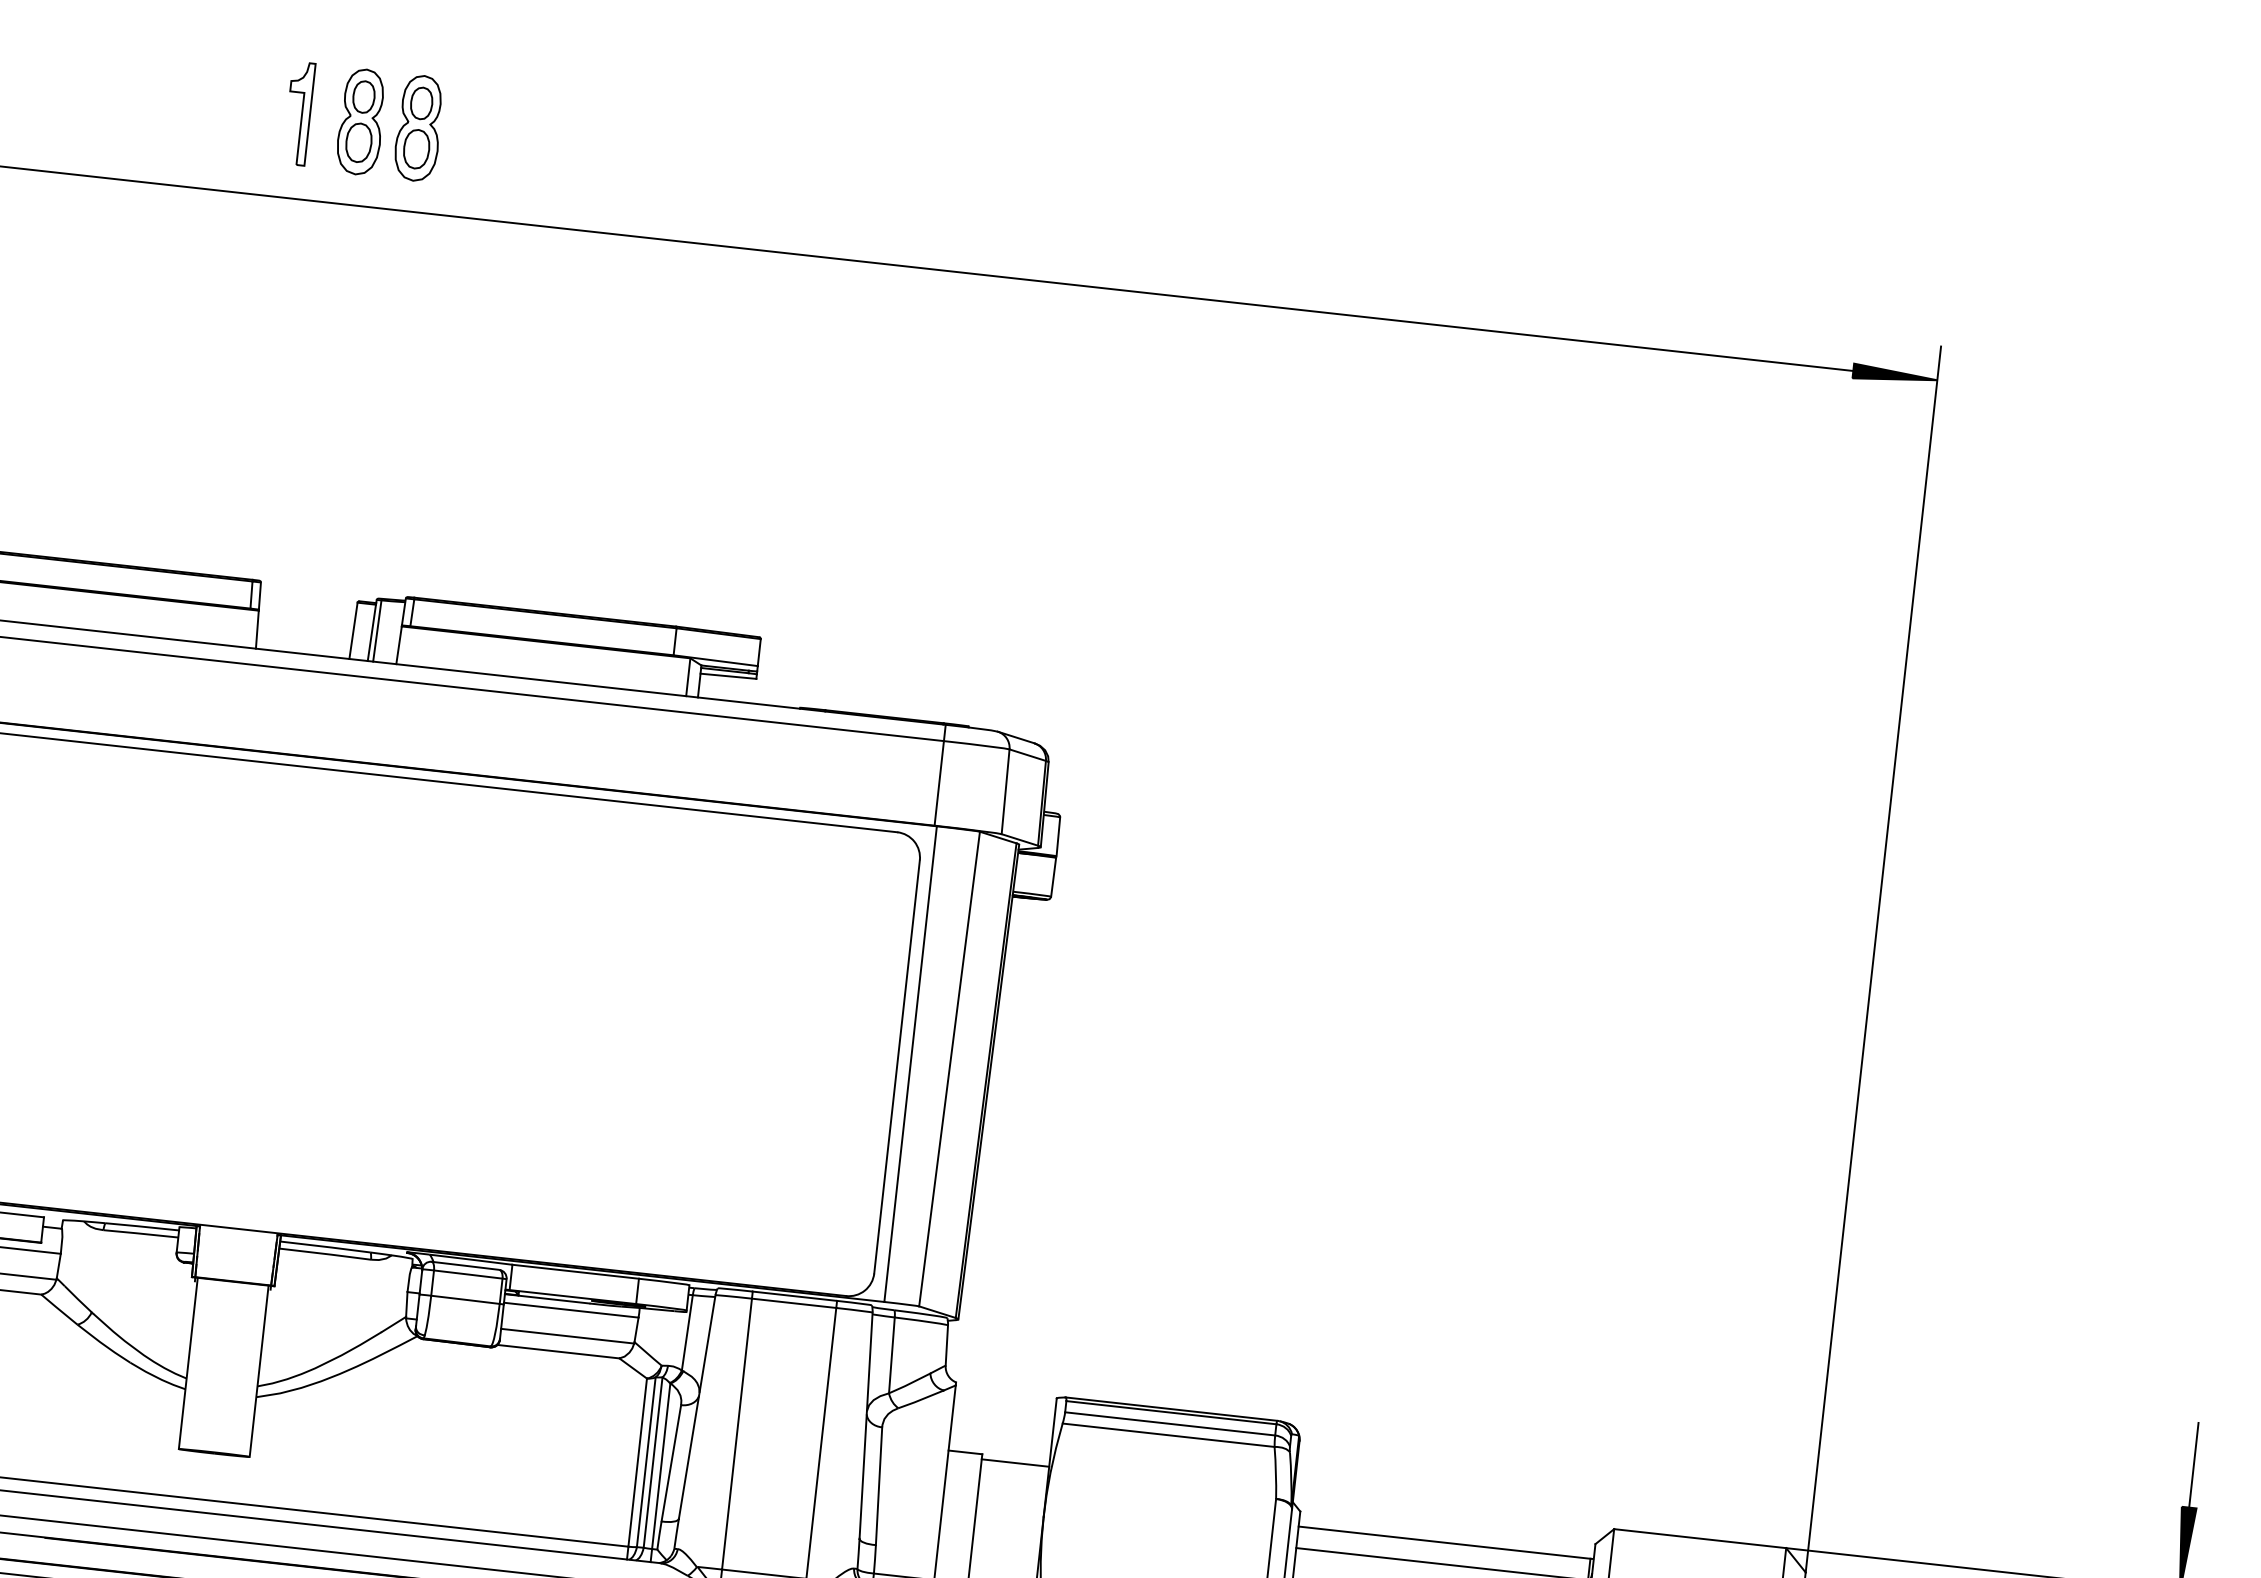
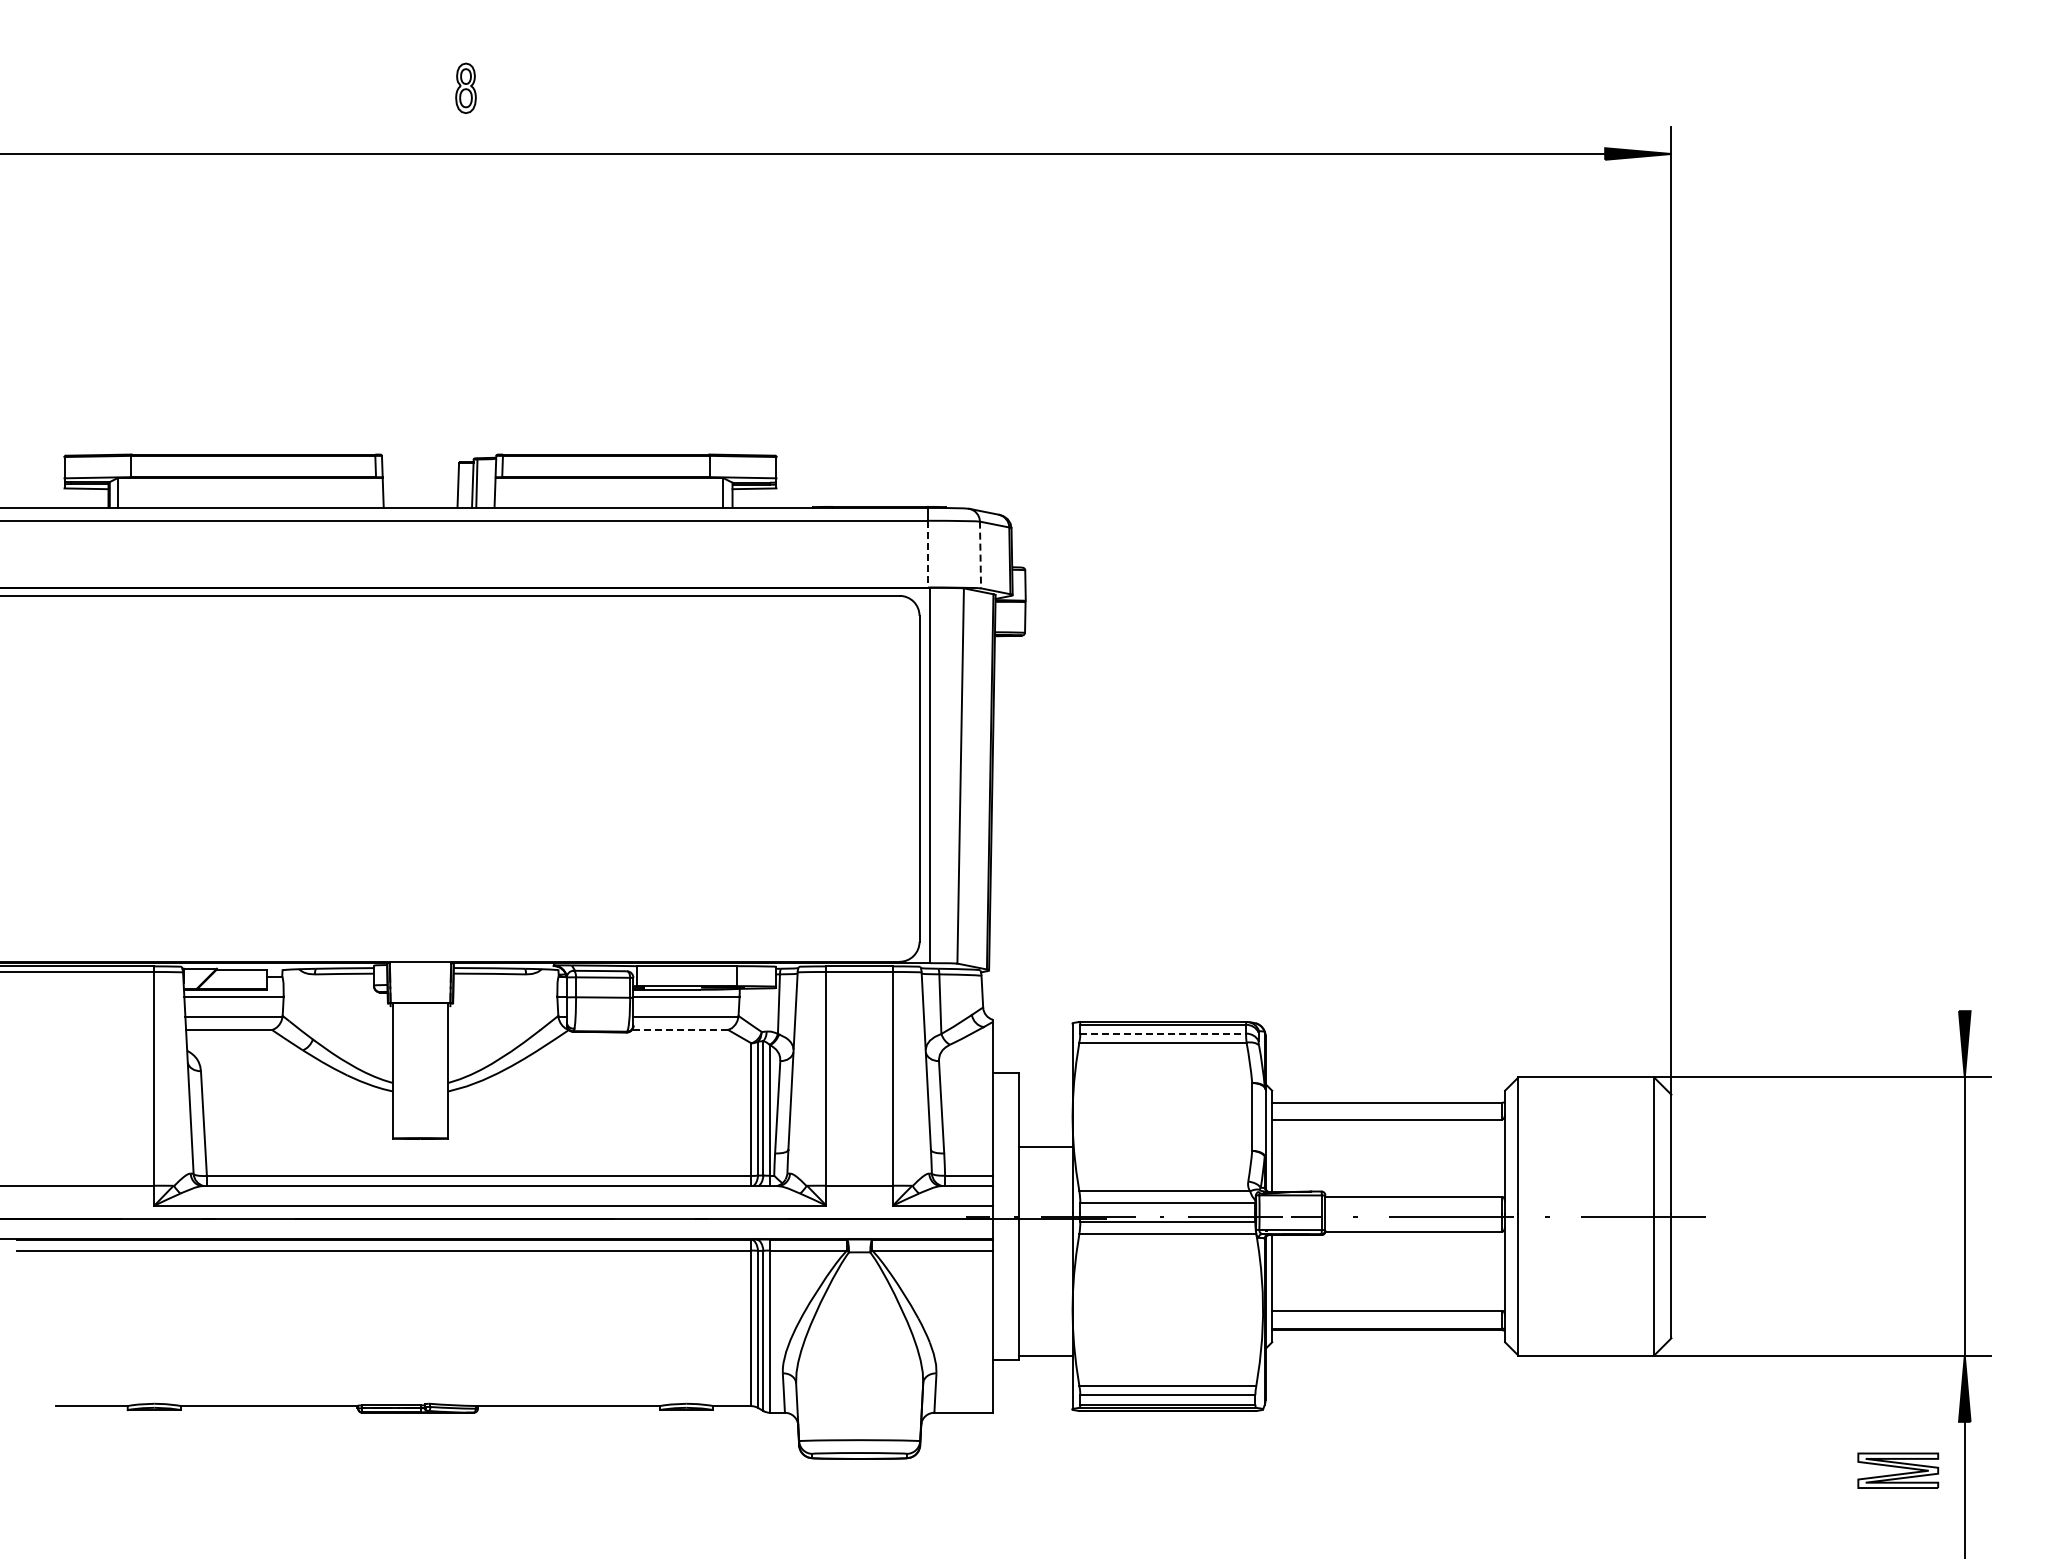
part: (297, 113) -> (370, 87), removed
part: (361, 122) -> (420, 88), removed
part: (418, 128) -> (465, 88), size x0.6
line: (939, 783) -> (928, 554), solid -> dashed
line: (1005, 792) -> (980, 555), solid -> dashed
line: (557, 1351) -> (679, 1029), solid -> dashed
line: (1170, 1423) -> (1163, 1033), solid -> dashed
line: (1014, 1463) -> (1045, 1147), moved
line: (2193, 1464) -> (1964, 977), removed

